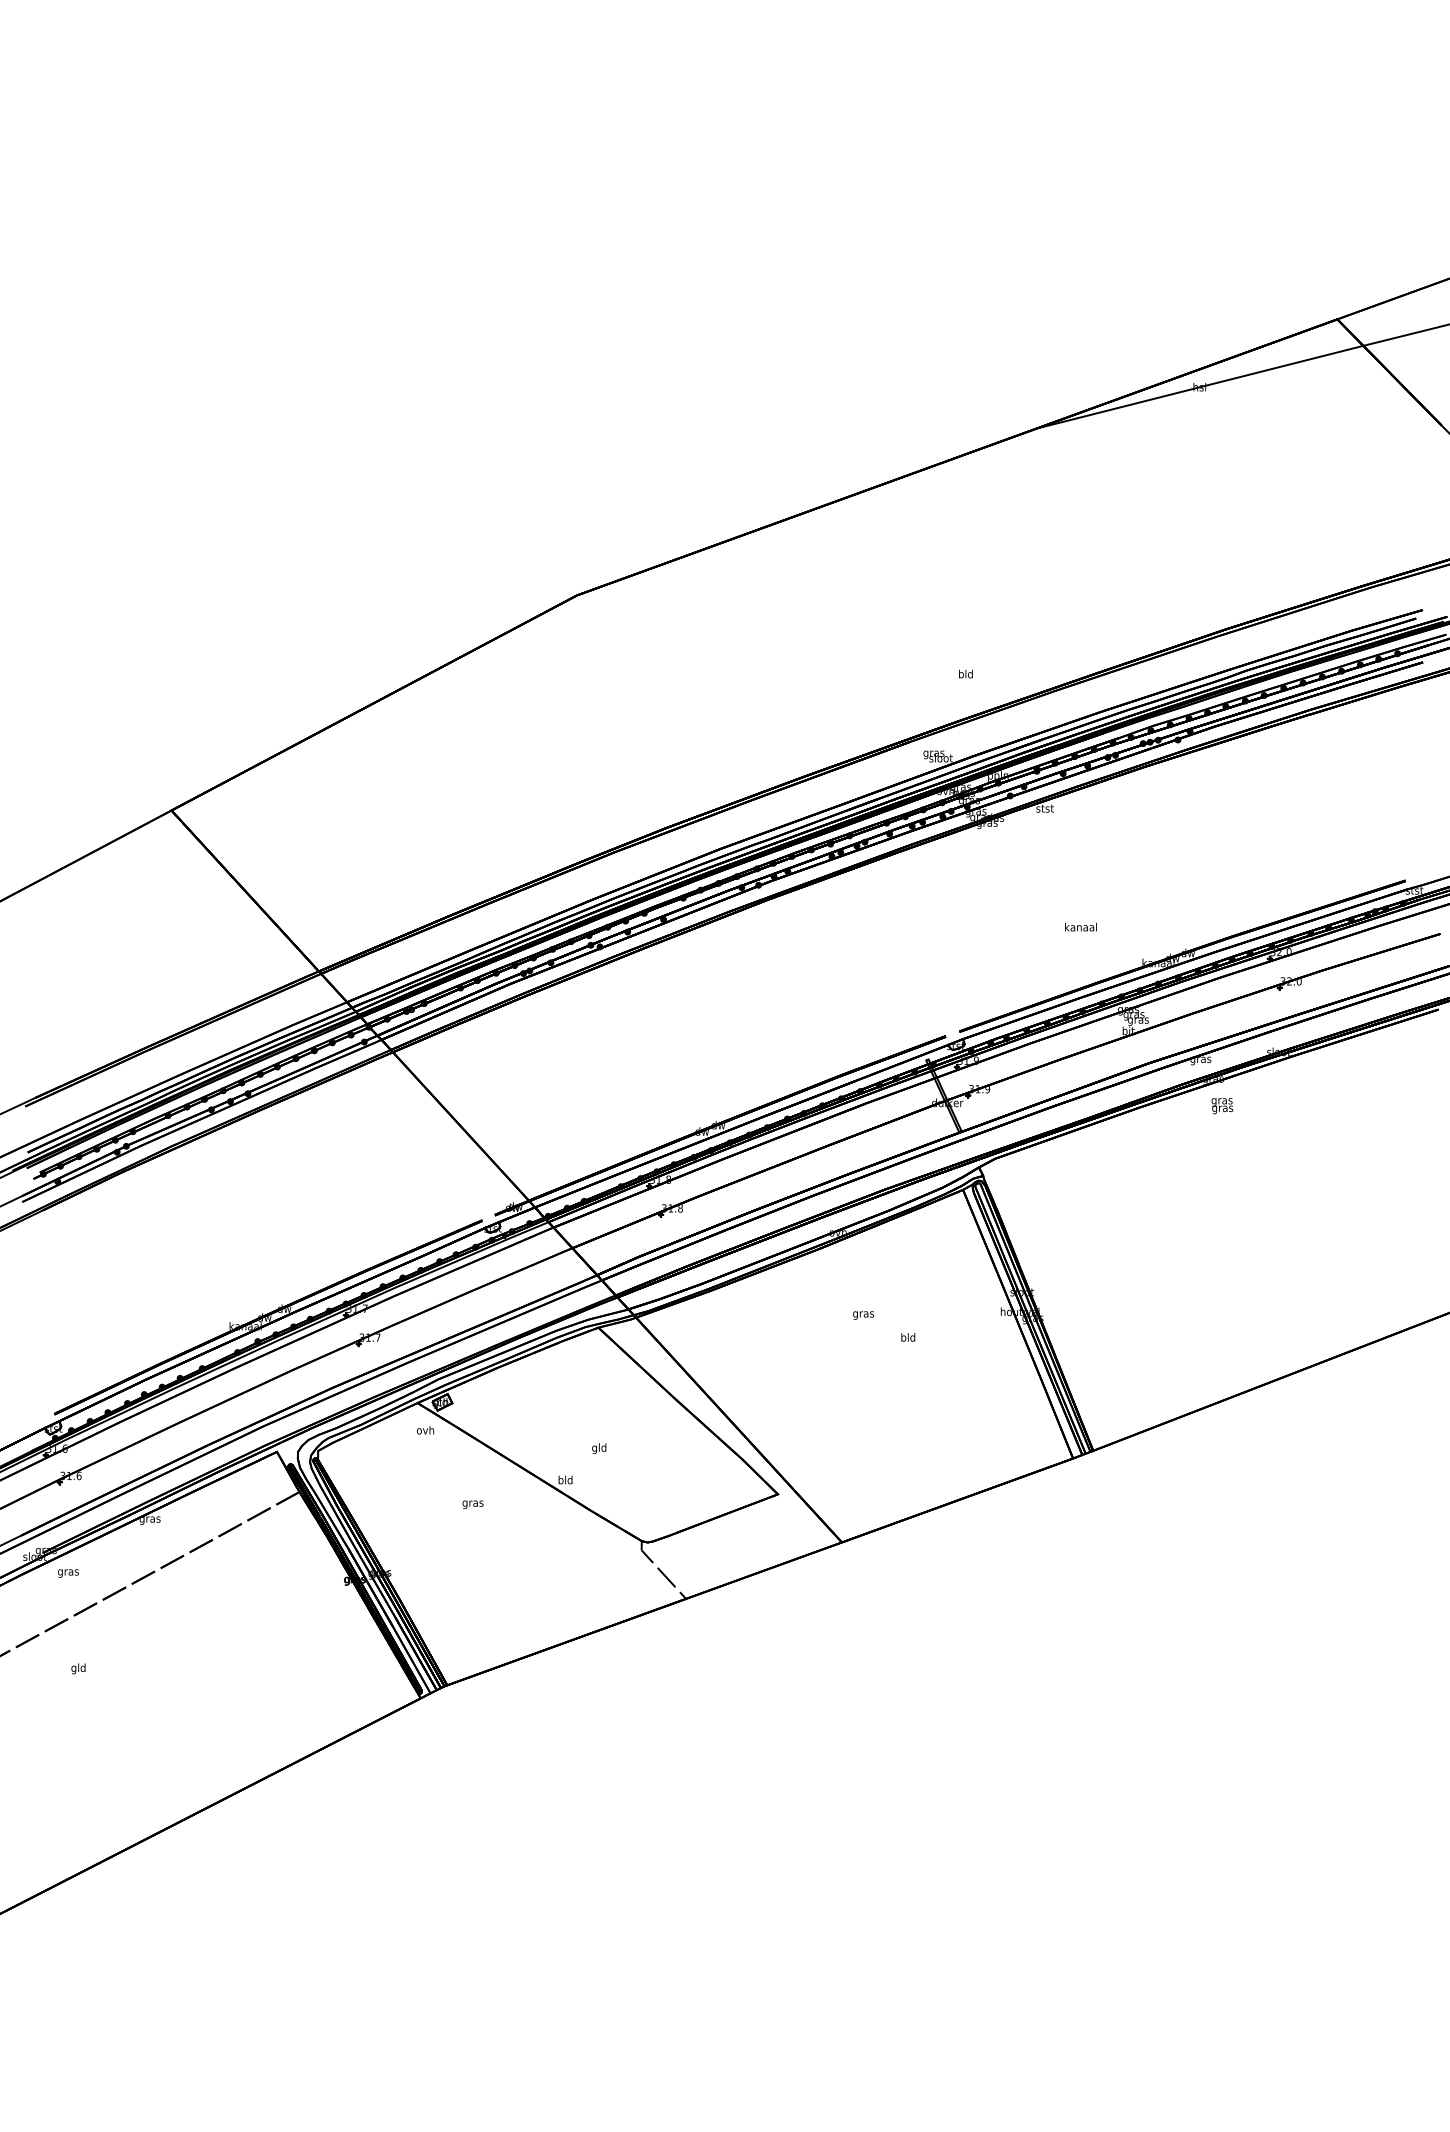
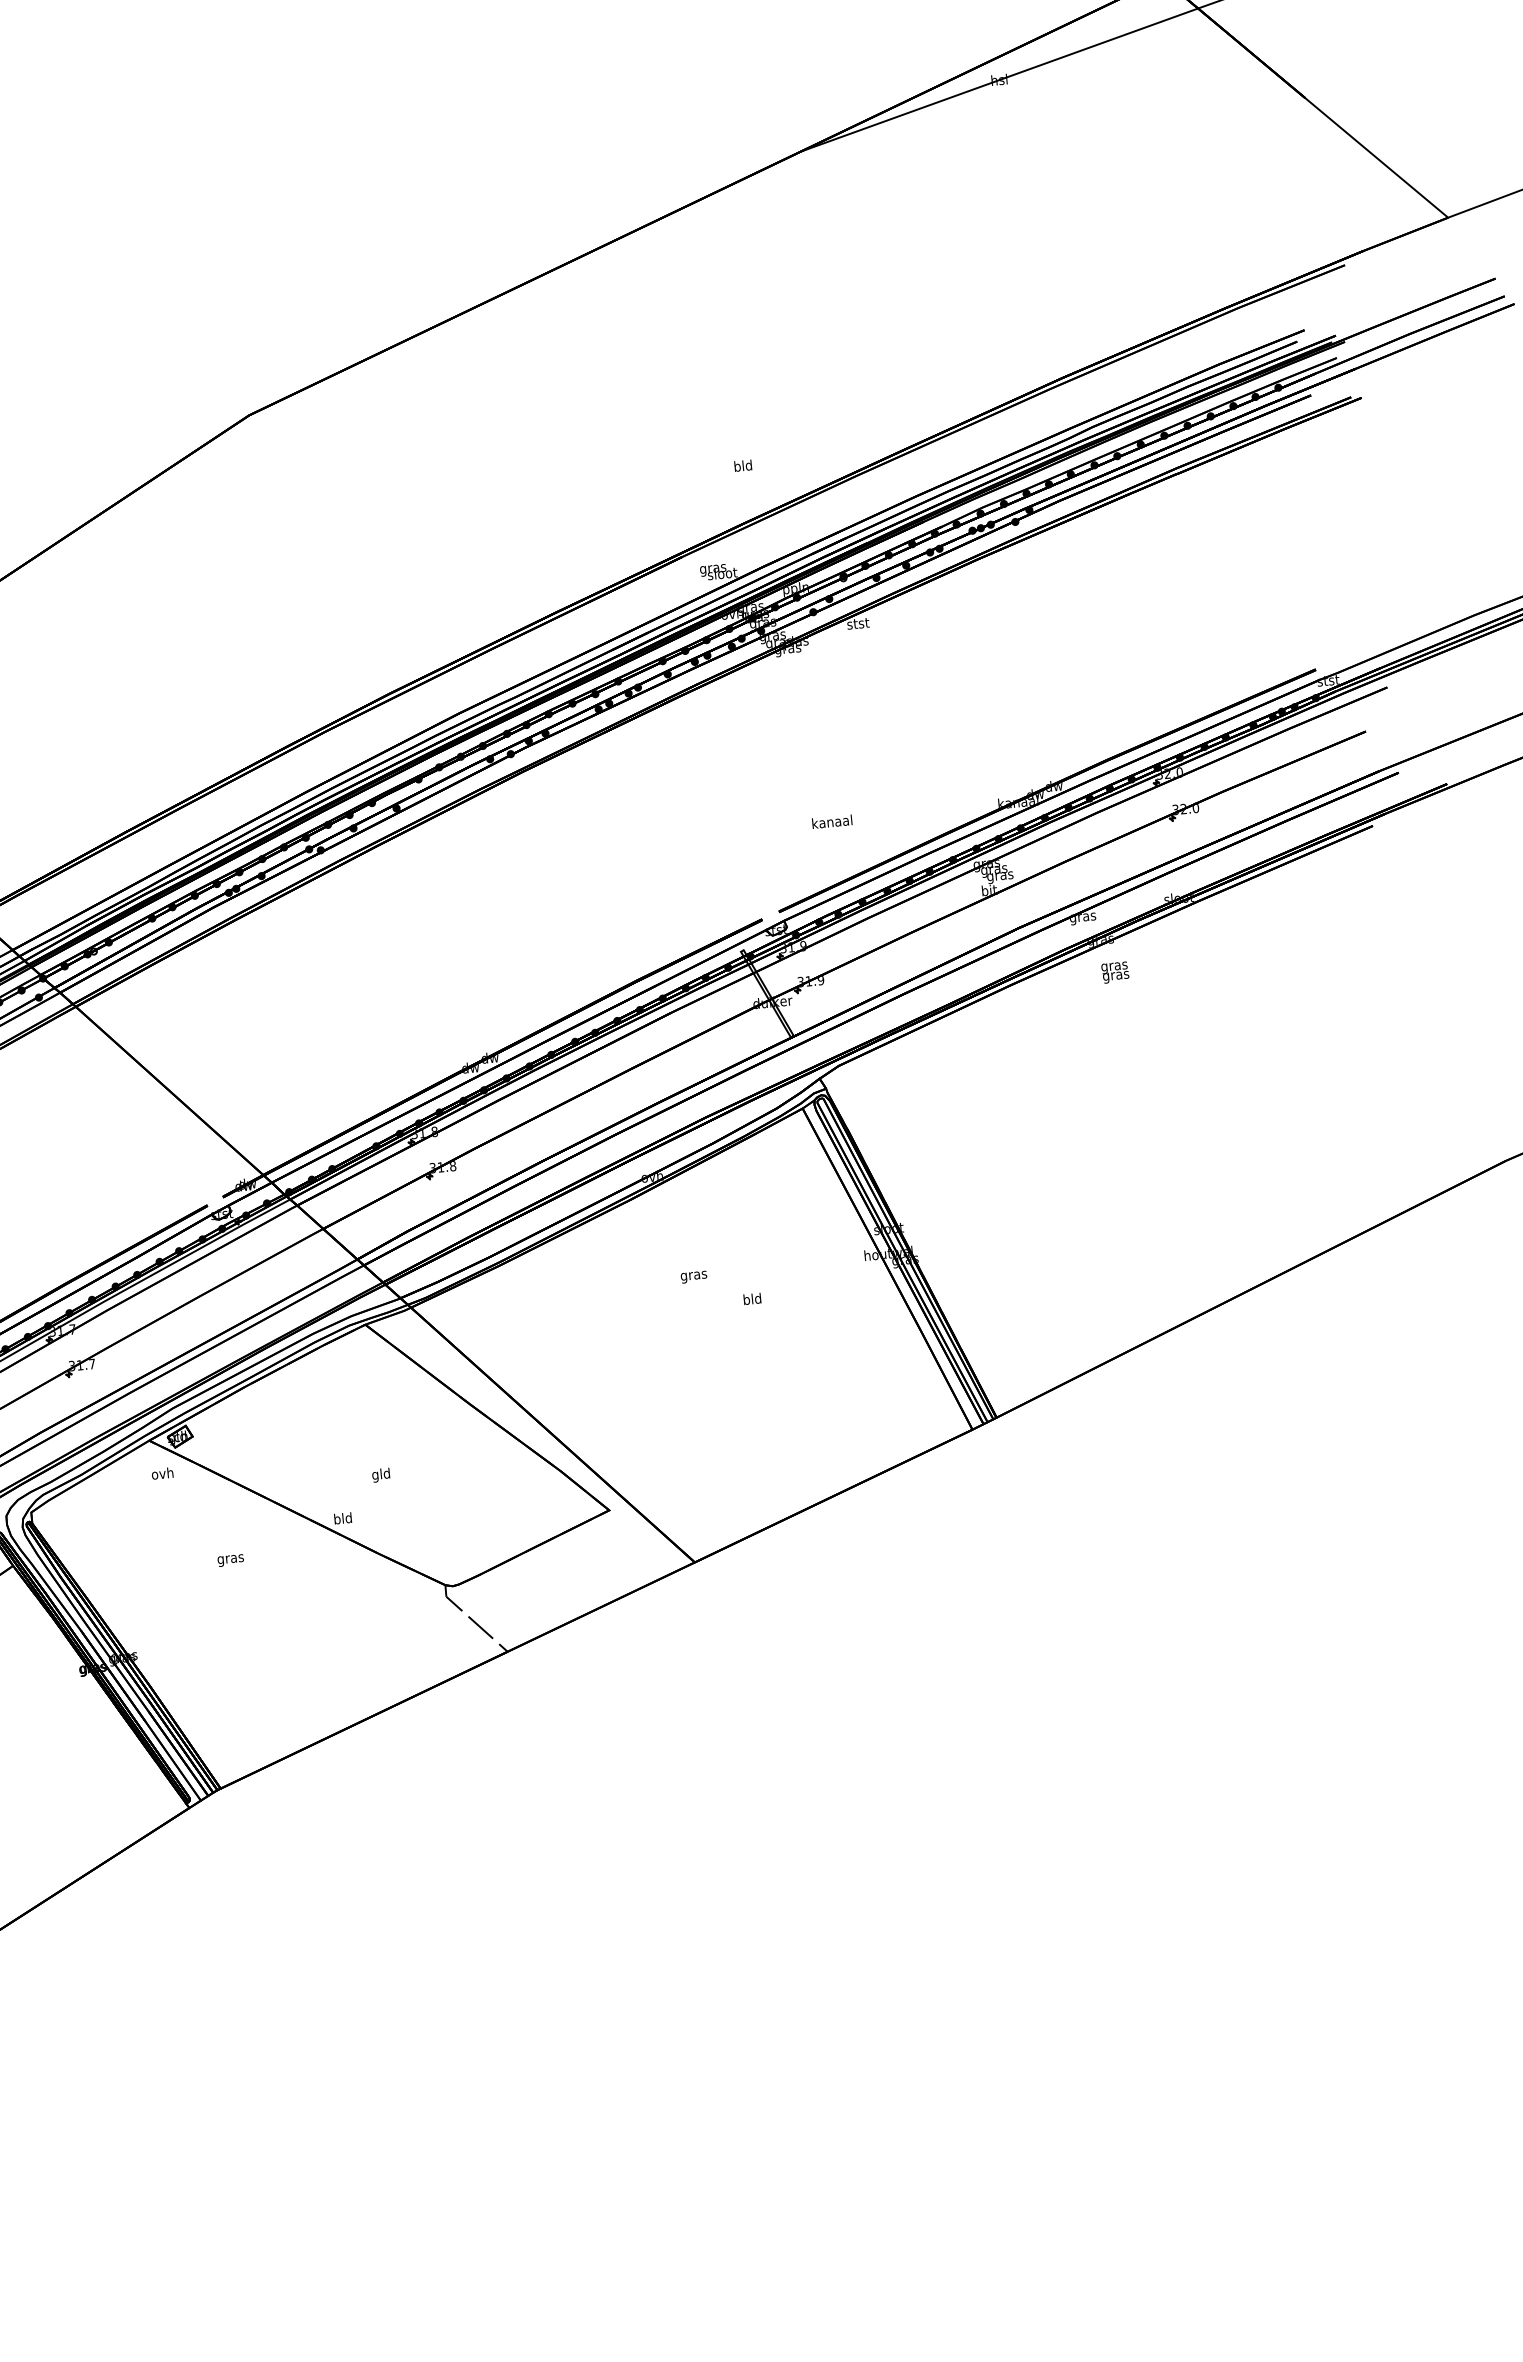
text: (1080, 926) -> (831, 821), moved

